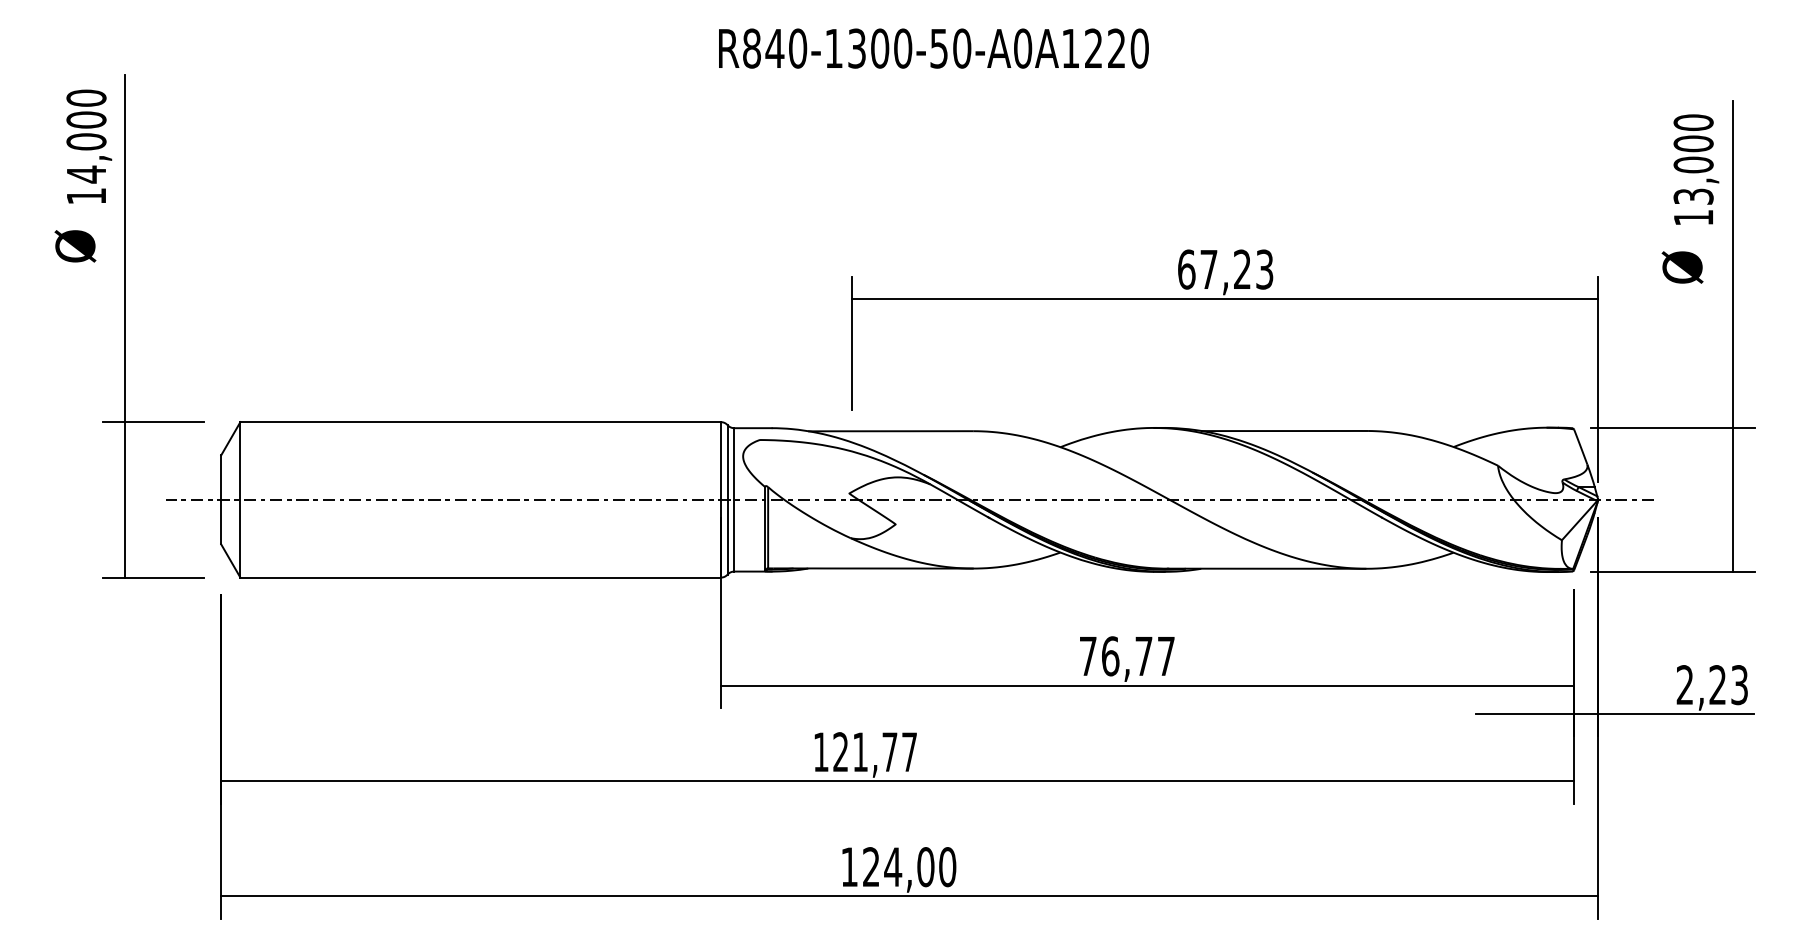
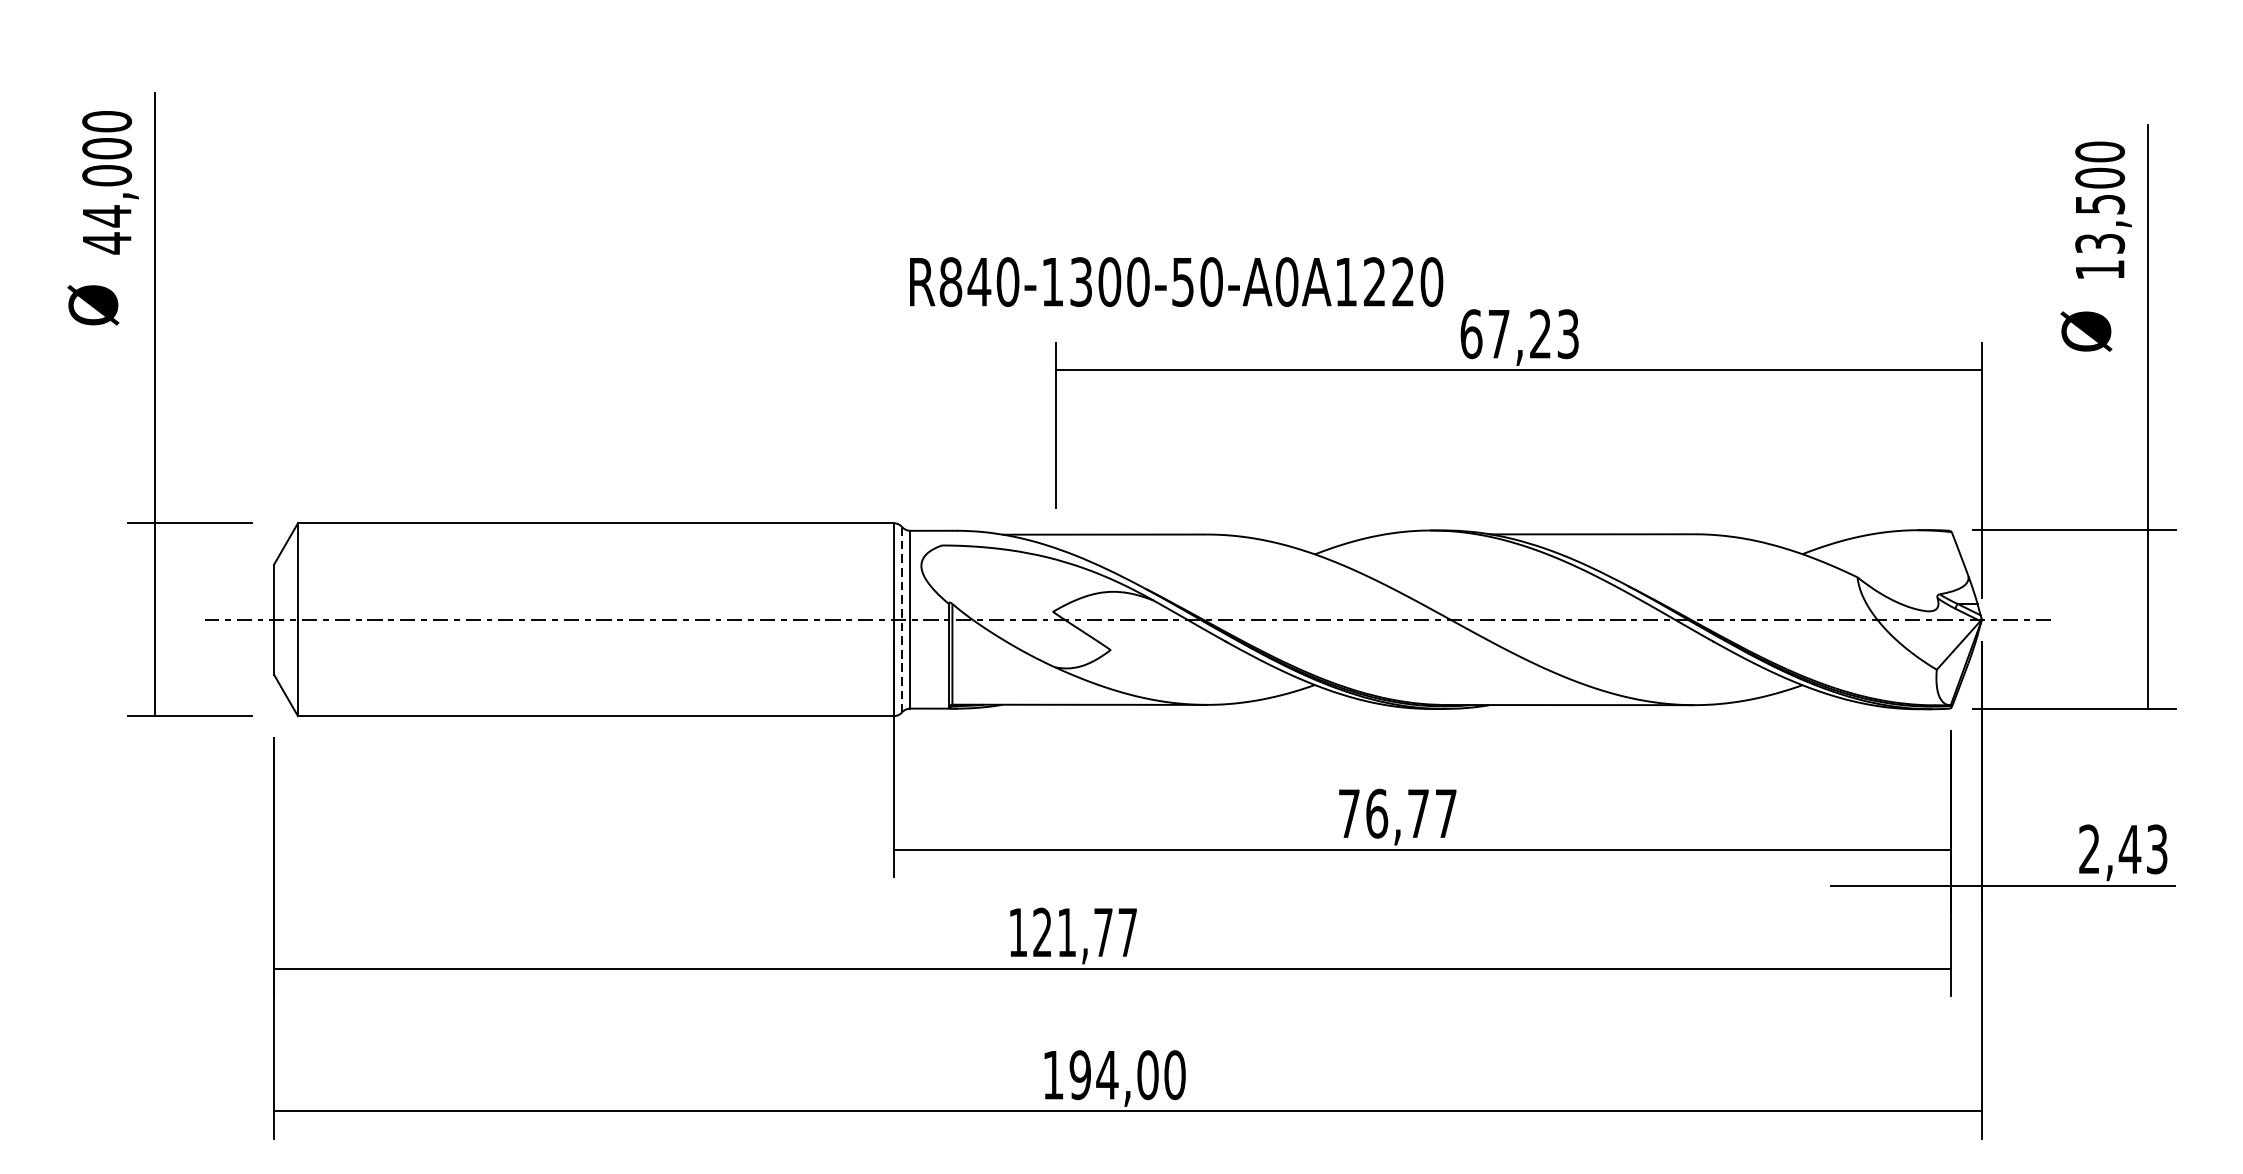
text: (933, 48) -> (1176, 281), moved
text: (1693, 164) -> (2099, 203), 13,000 -> 13,500
text: (86, 196) -> (107, 243), 14,000 -> 44,000
line: (727, 499) -> (902, 619), solid -> dashed
text: (1717, 684) -> (2129, 848), 2,23 -> 2,43
text: (870, 867) -> (1079, 1075), 124,00 -> 194,00

